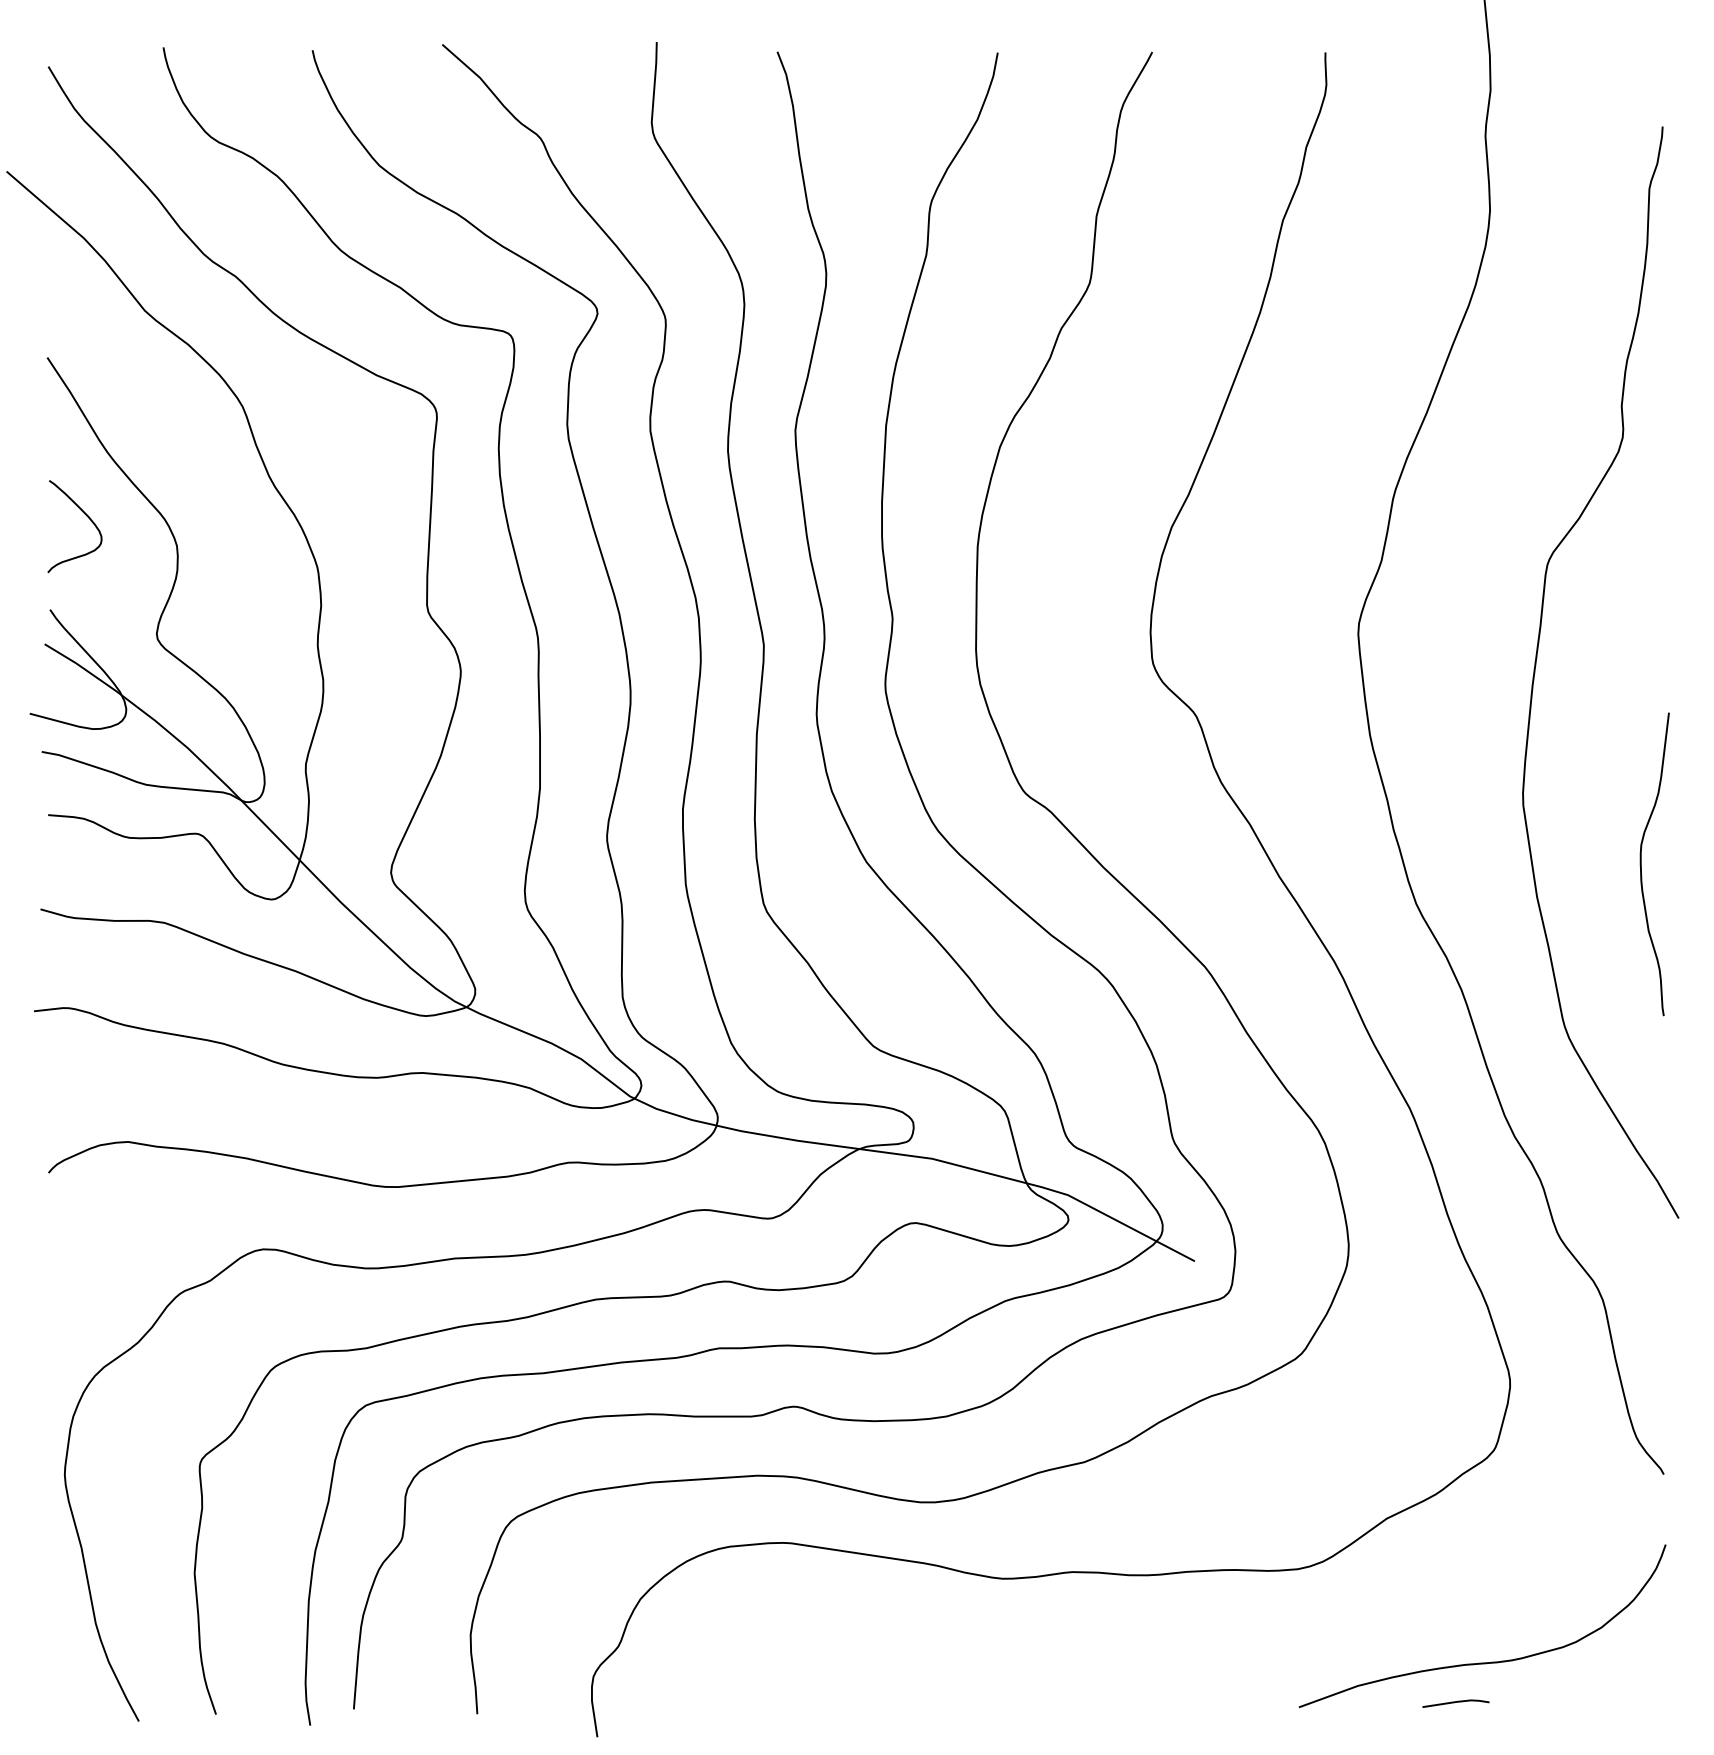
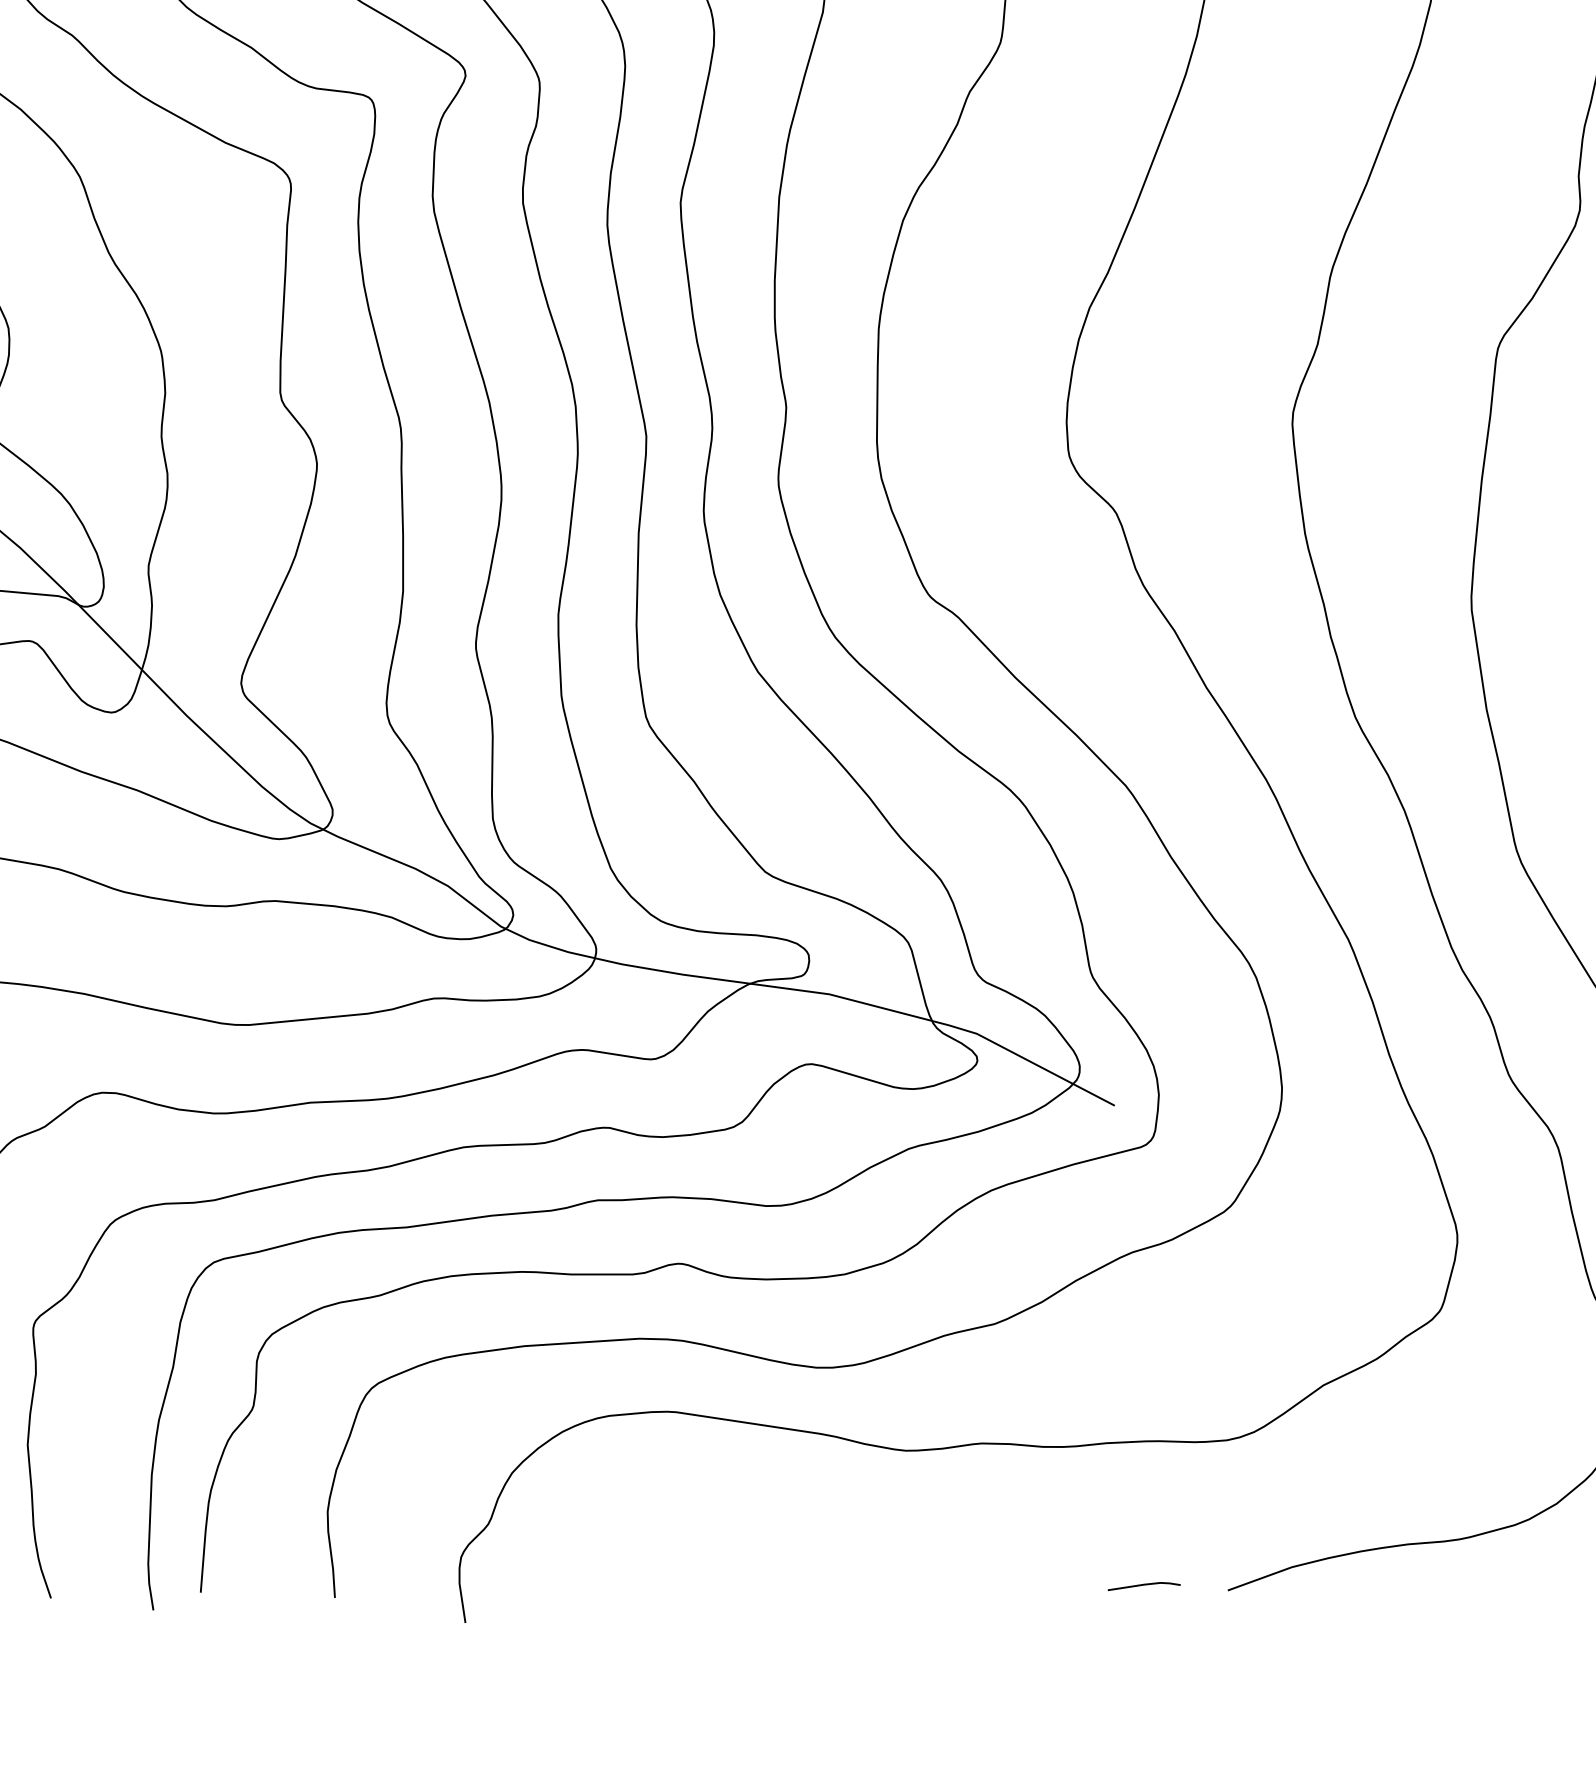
line: (1455, 1702) -> (1143, 1585), moved

